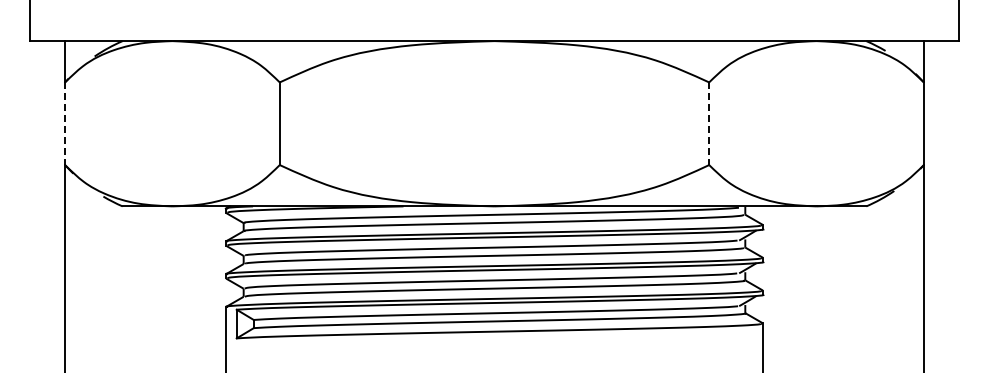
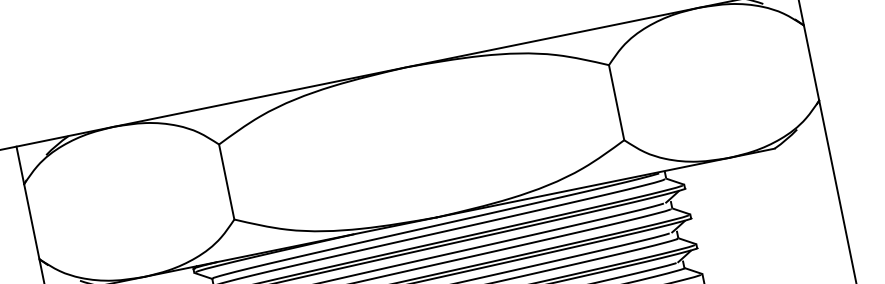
line: (65, 124) -> (32, 222), dashed -> solid
line: (709, 124) -> (617, 103), dashed -> solid

